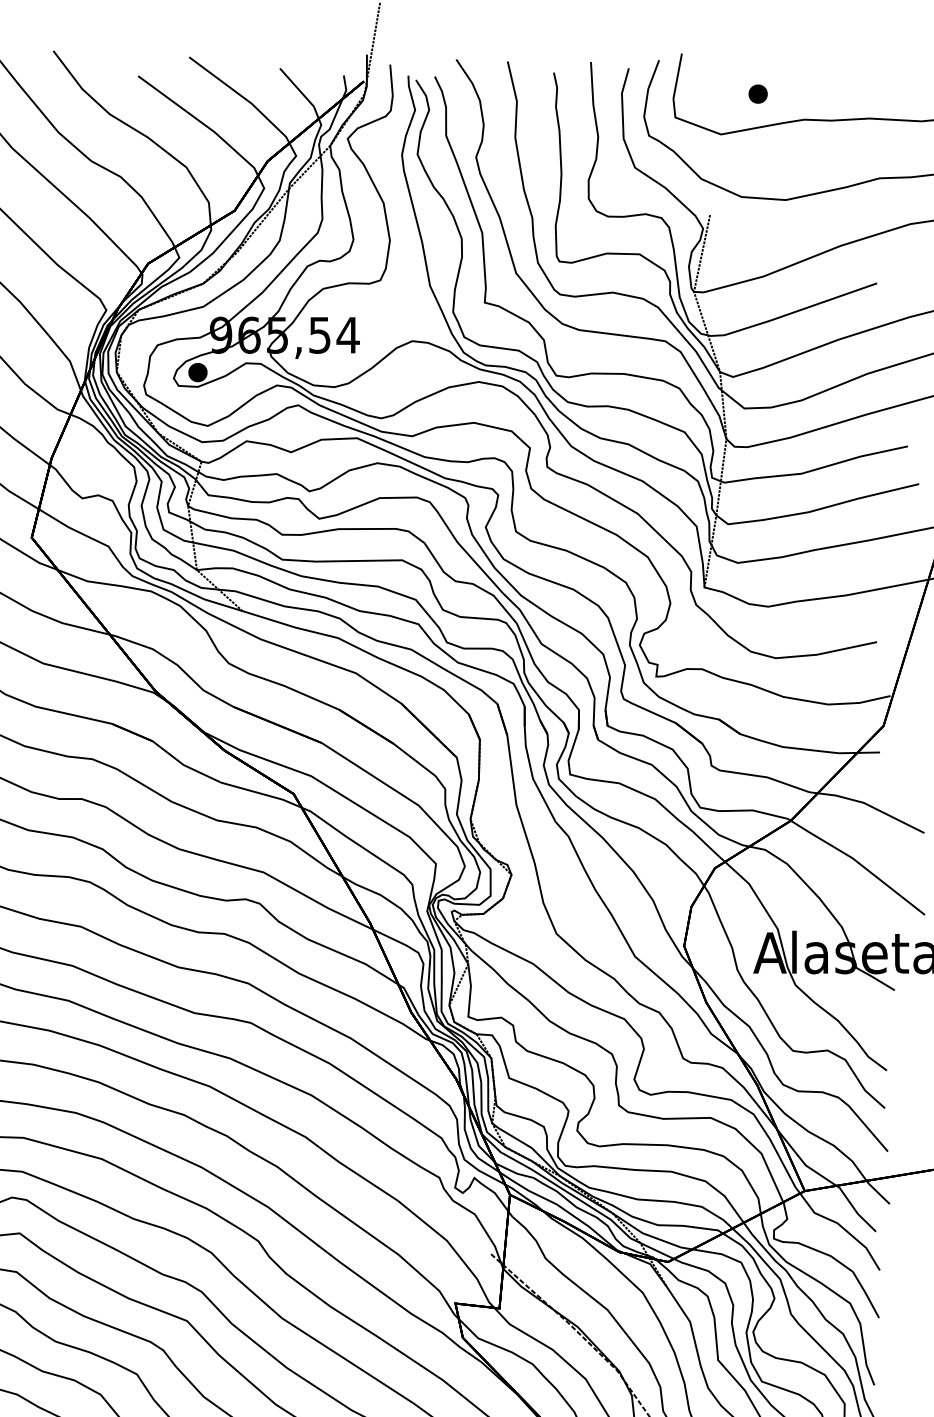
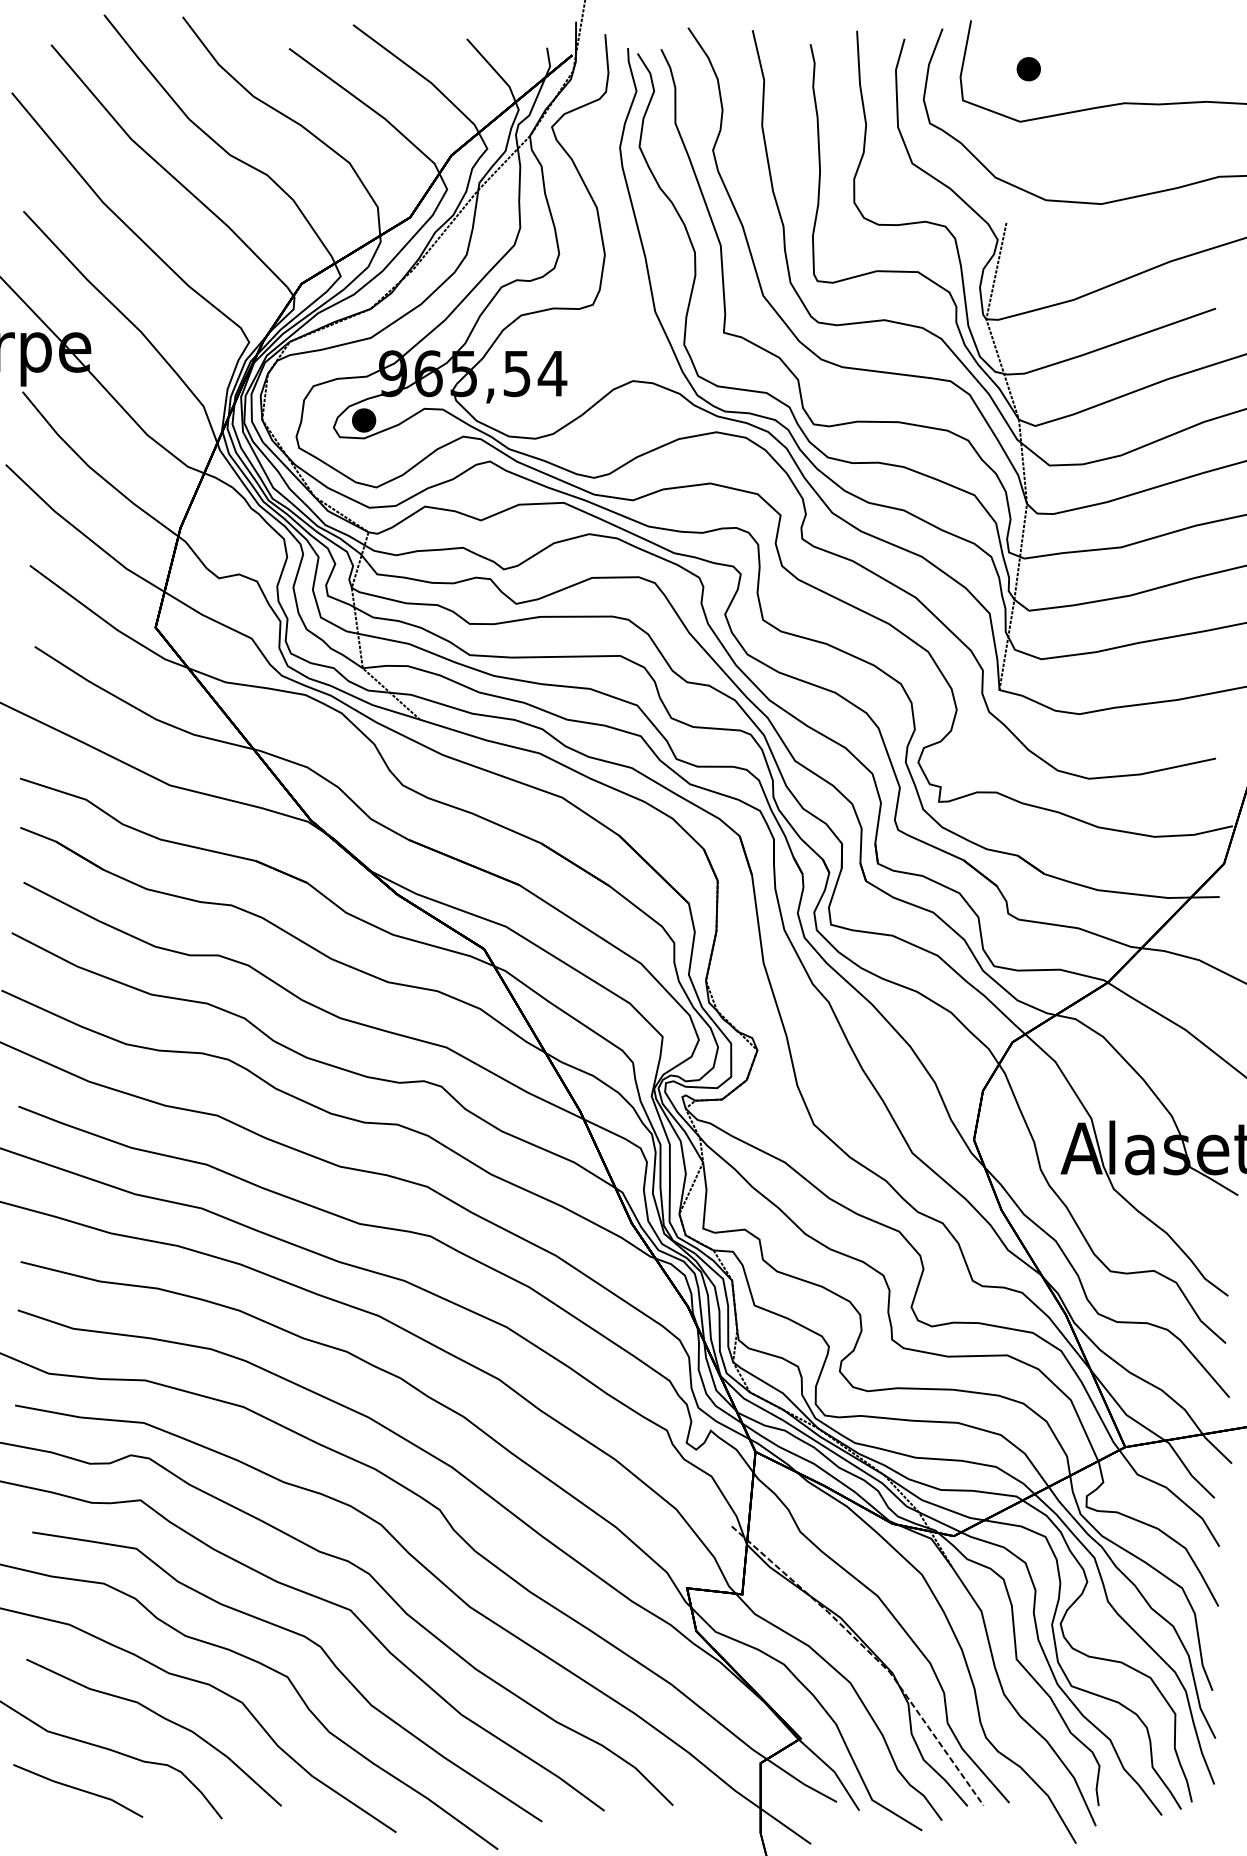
part: (757, 94) -> (1028, 69), moved

